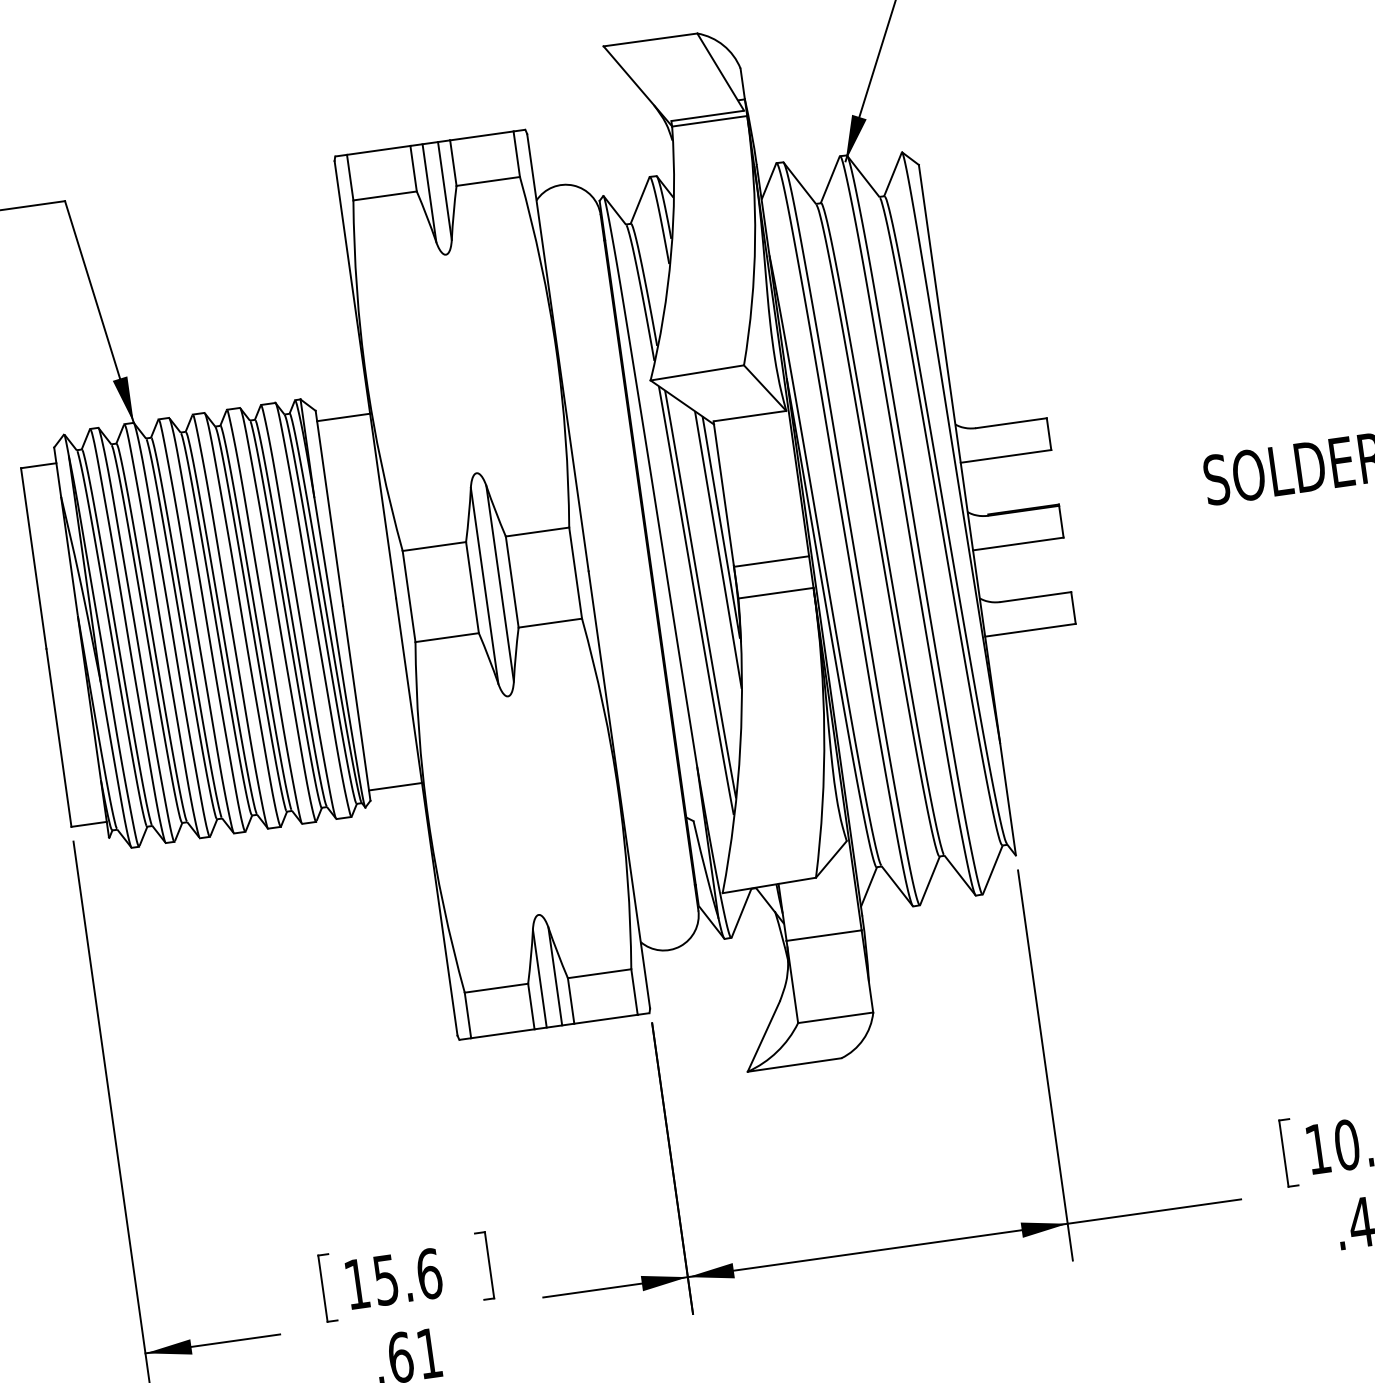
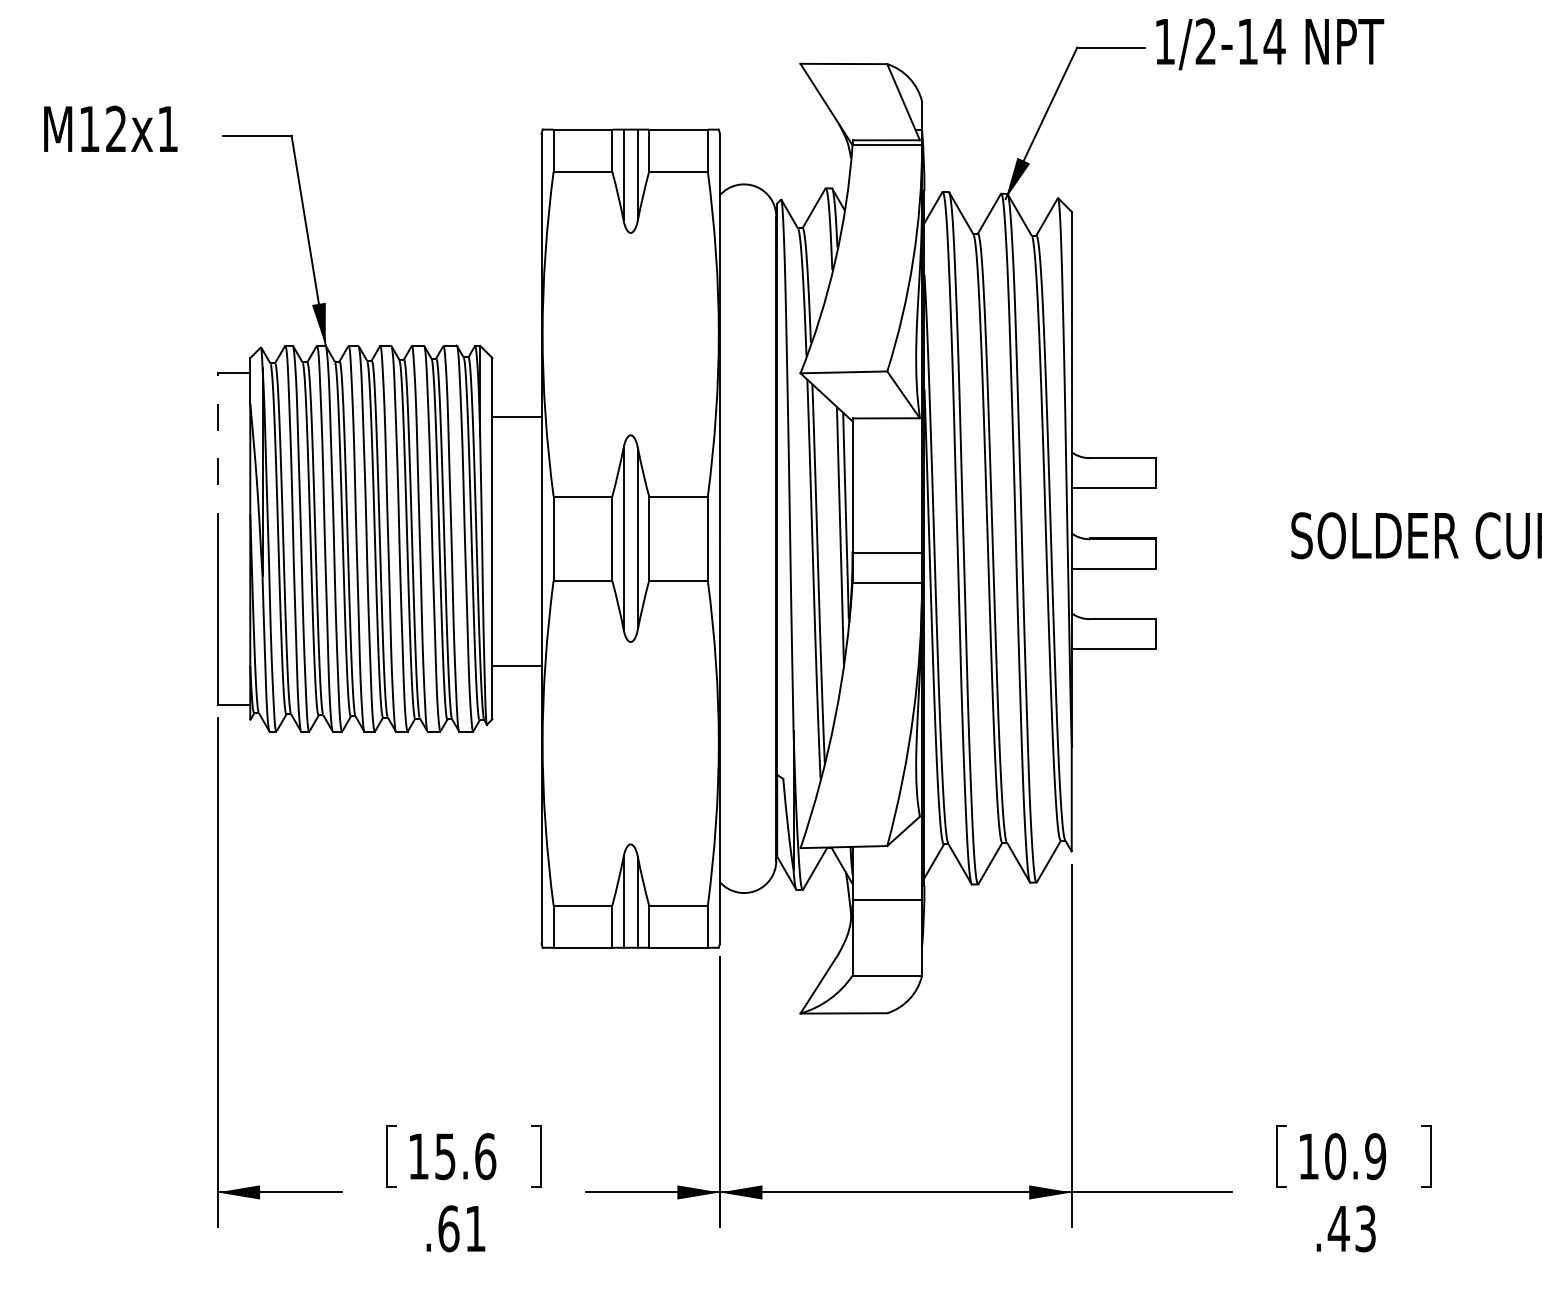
line: (343, 417) -> (516, 416), moved
line: (33, 558) -> (217, 456), solid -> dashed
line: (394, 786) -> (516, 665), moved

